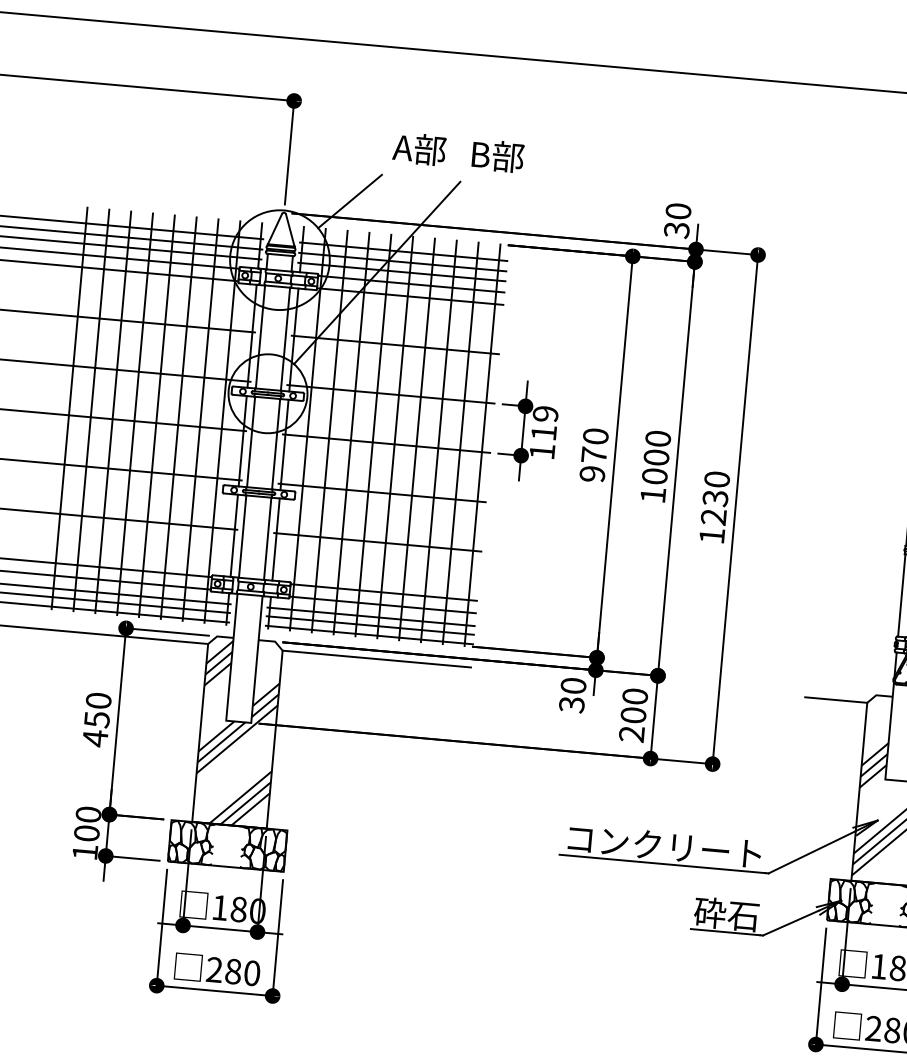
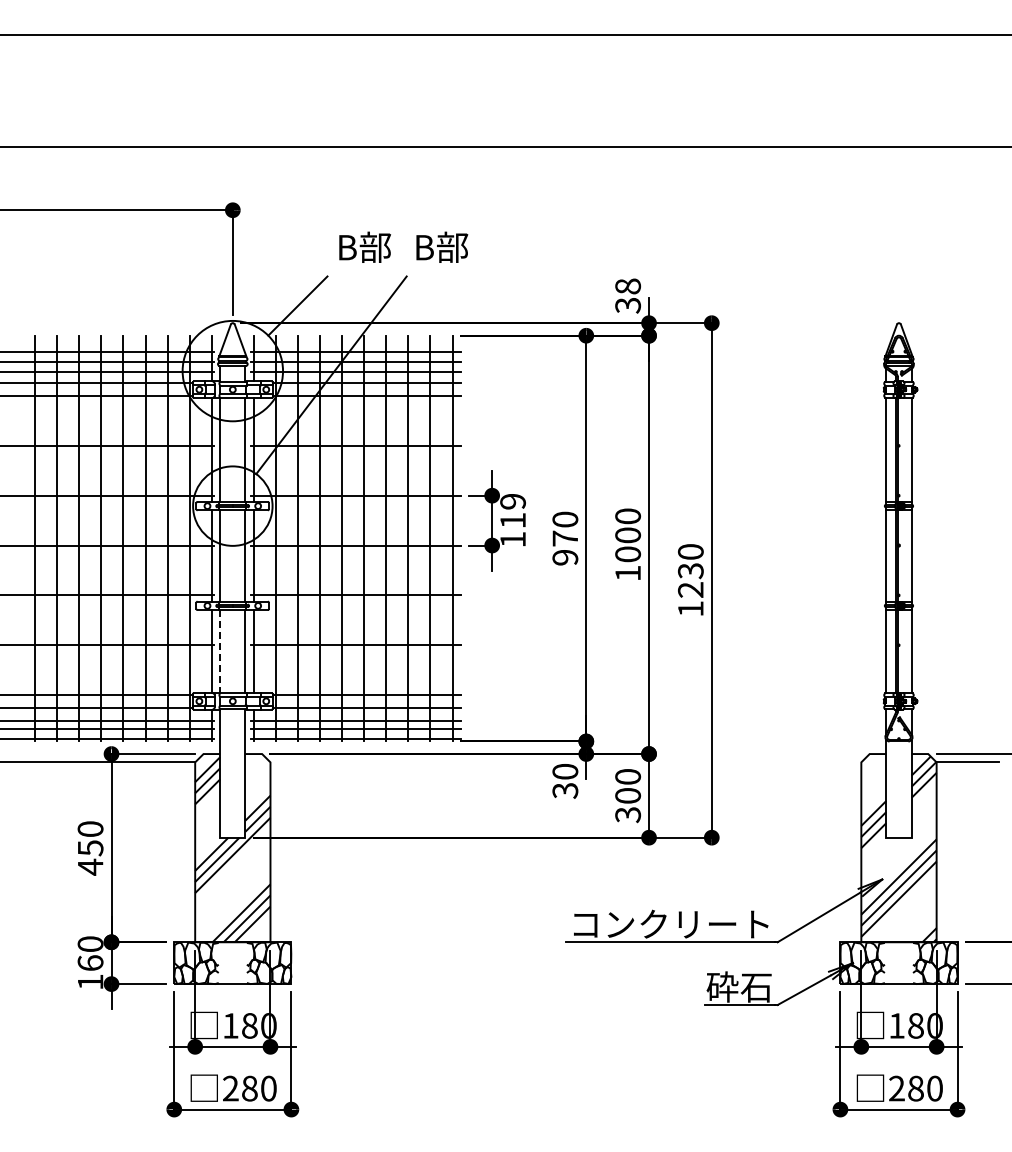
text: (420, 148) -> (363, 246), A部 -> B部
text: (677, 211) -> (627, 286), 30 -> 38
line: (242, 536) -> (220, 651), solid -> dashed
line: (376, 659) -> (365, 762), removed
line: (835, 700) -> (829, 762), removed
text: (632, 734) -> (628, 815), 200 -> 300
text: (86, 832) -> (90, 962), 100 -> 160

